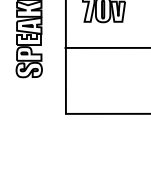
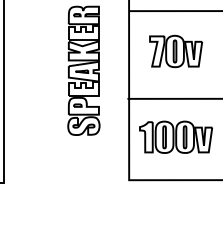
part: (103, 78) -> (175, 136), added

